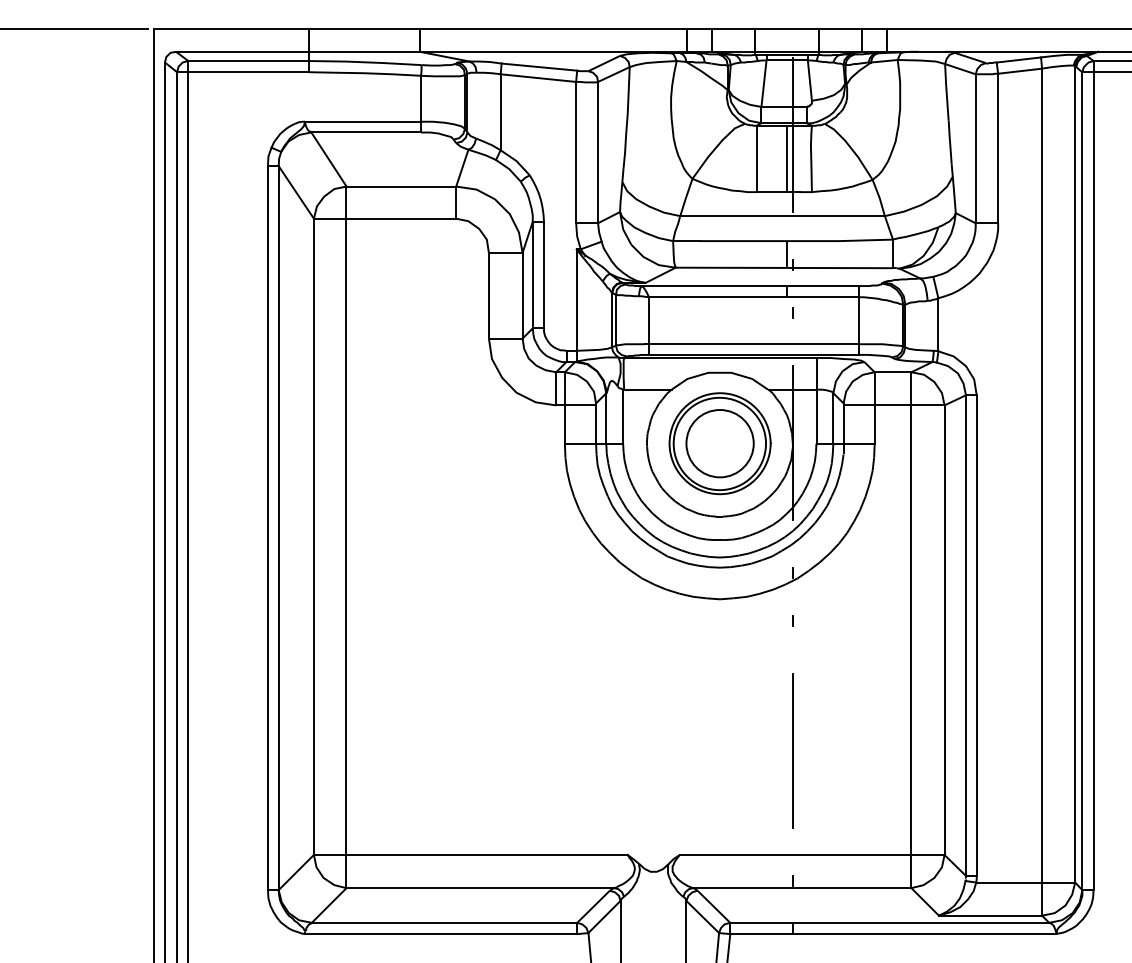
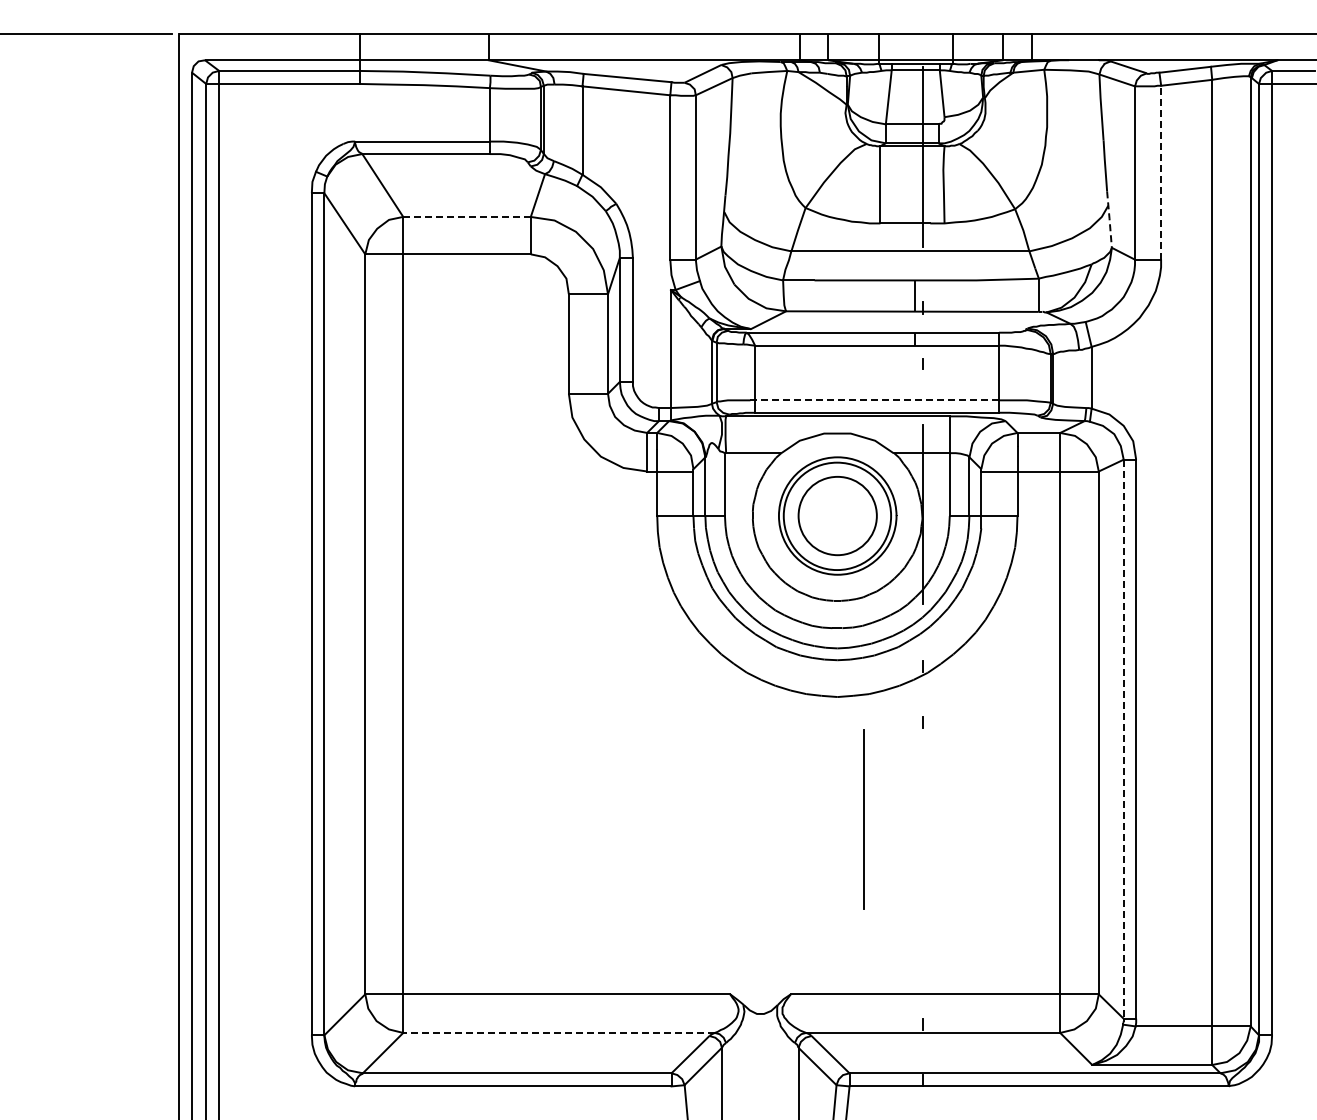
line: (998, 148) -> (1161, 172), solid -> dashed
line: (786, 158) -> (915, 184), removed
line: (401, 186) -> (467, 216), solid -> dashed
line: (953, 189) -> (1109, 220), solid -> dashed
line: (752, 344) -> (875, 400), solid -> dashed
line: (965, 635) -> (1123, 739), solid -> dashed
line: (792, 751) -> (863, 819), moved
line: (480, 887) -> (559, 1032), solid -> dashed

